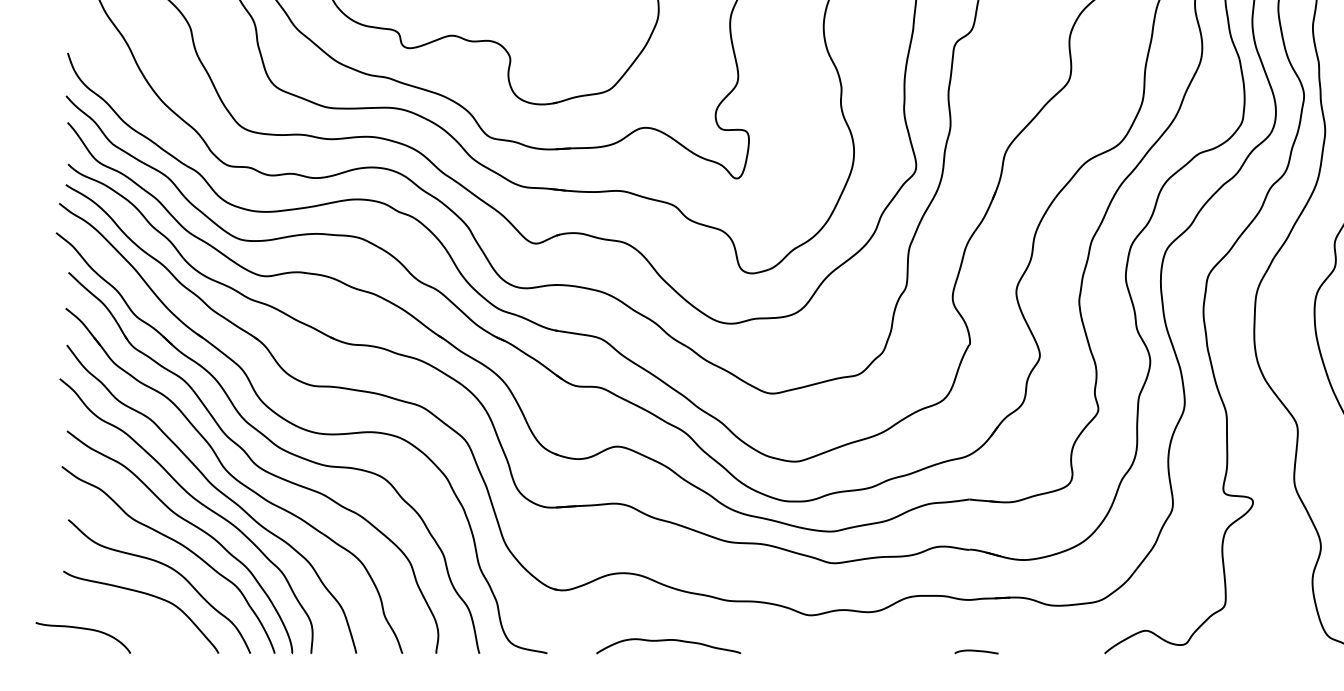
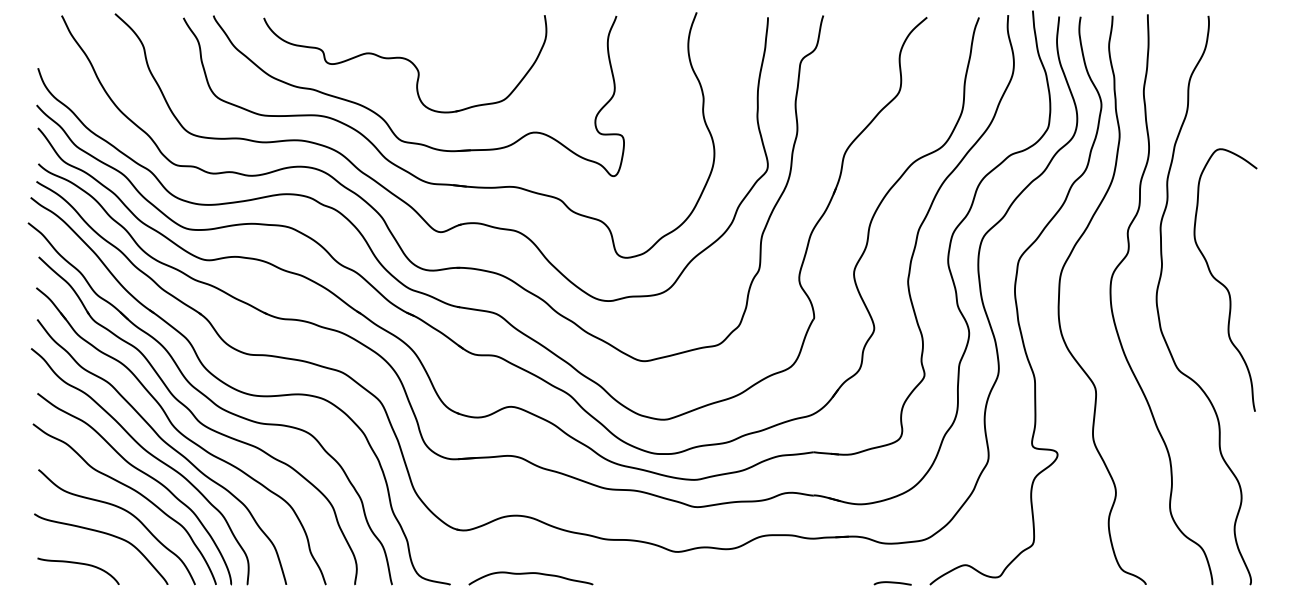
curve: (83, 629) -> (78, 564), moved
curve: (667, 641) -> (529, 574), moved
curve: (976, 652) -> (892, 583), moved

